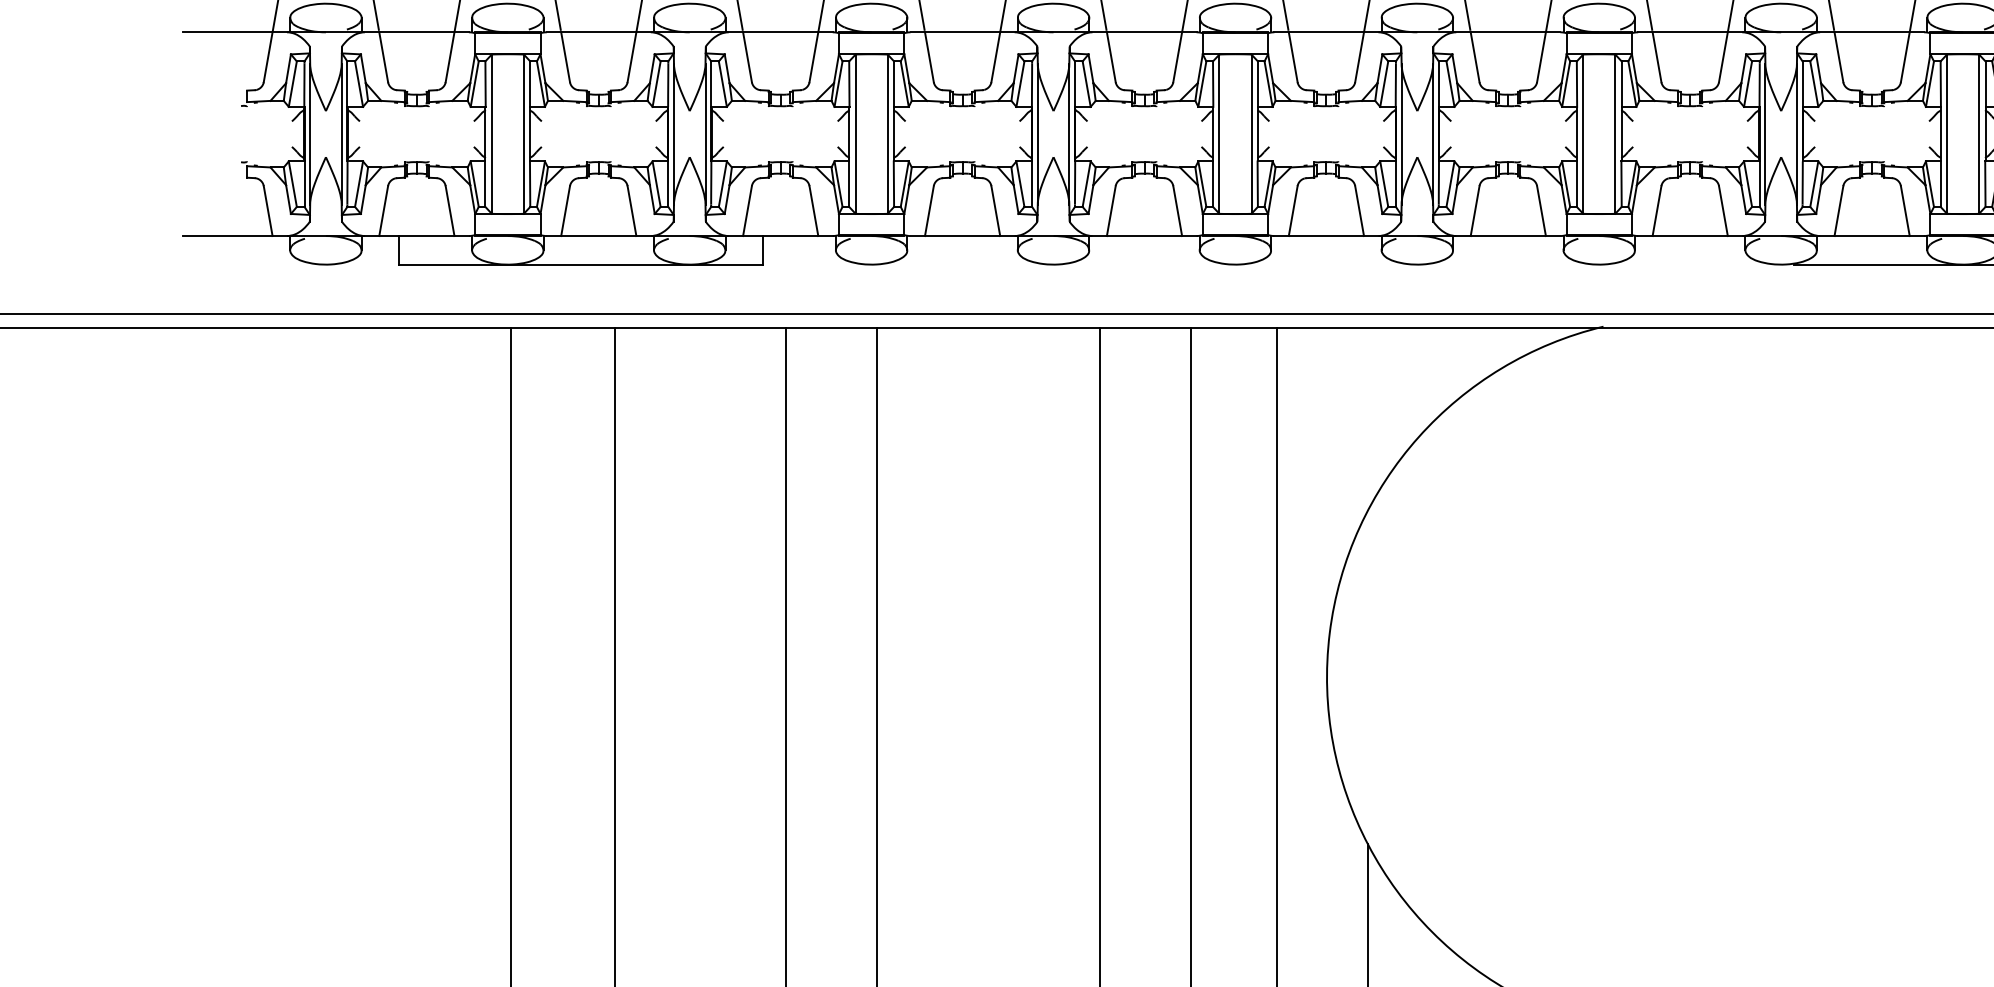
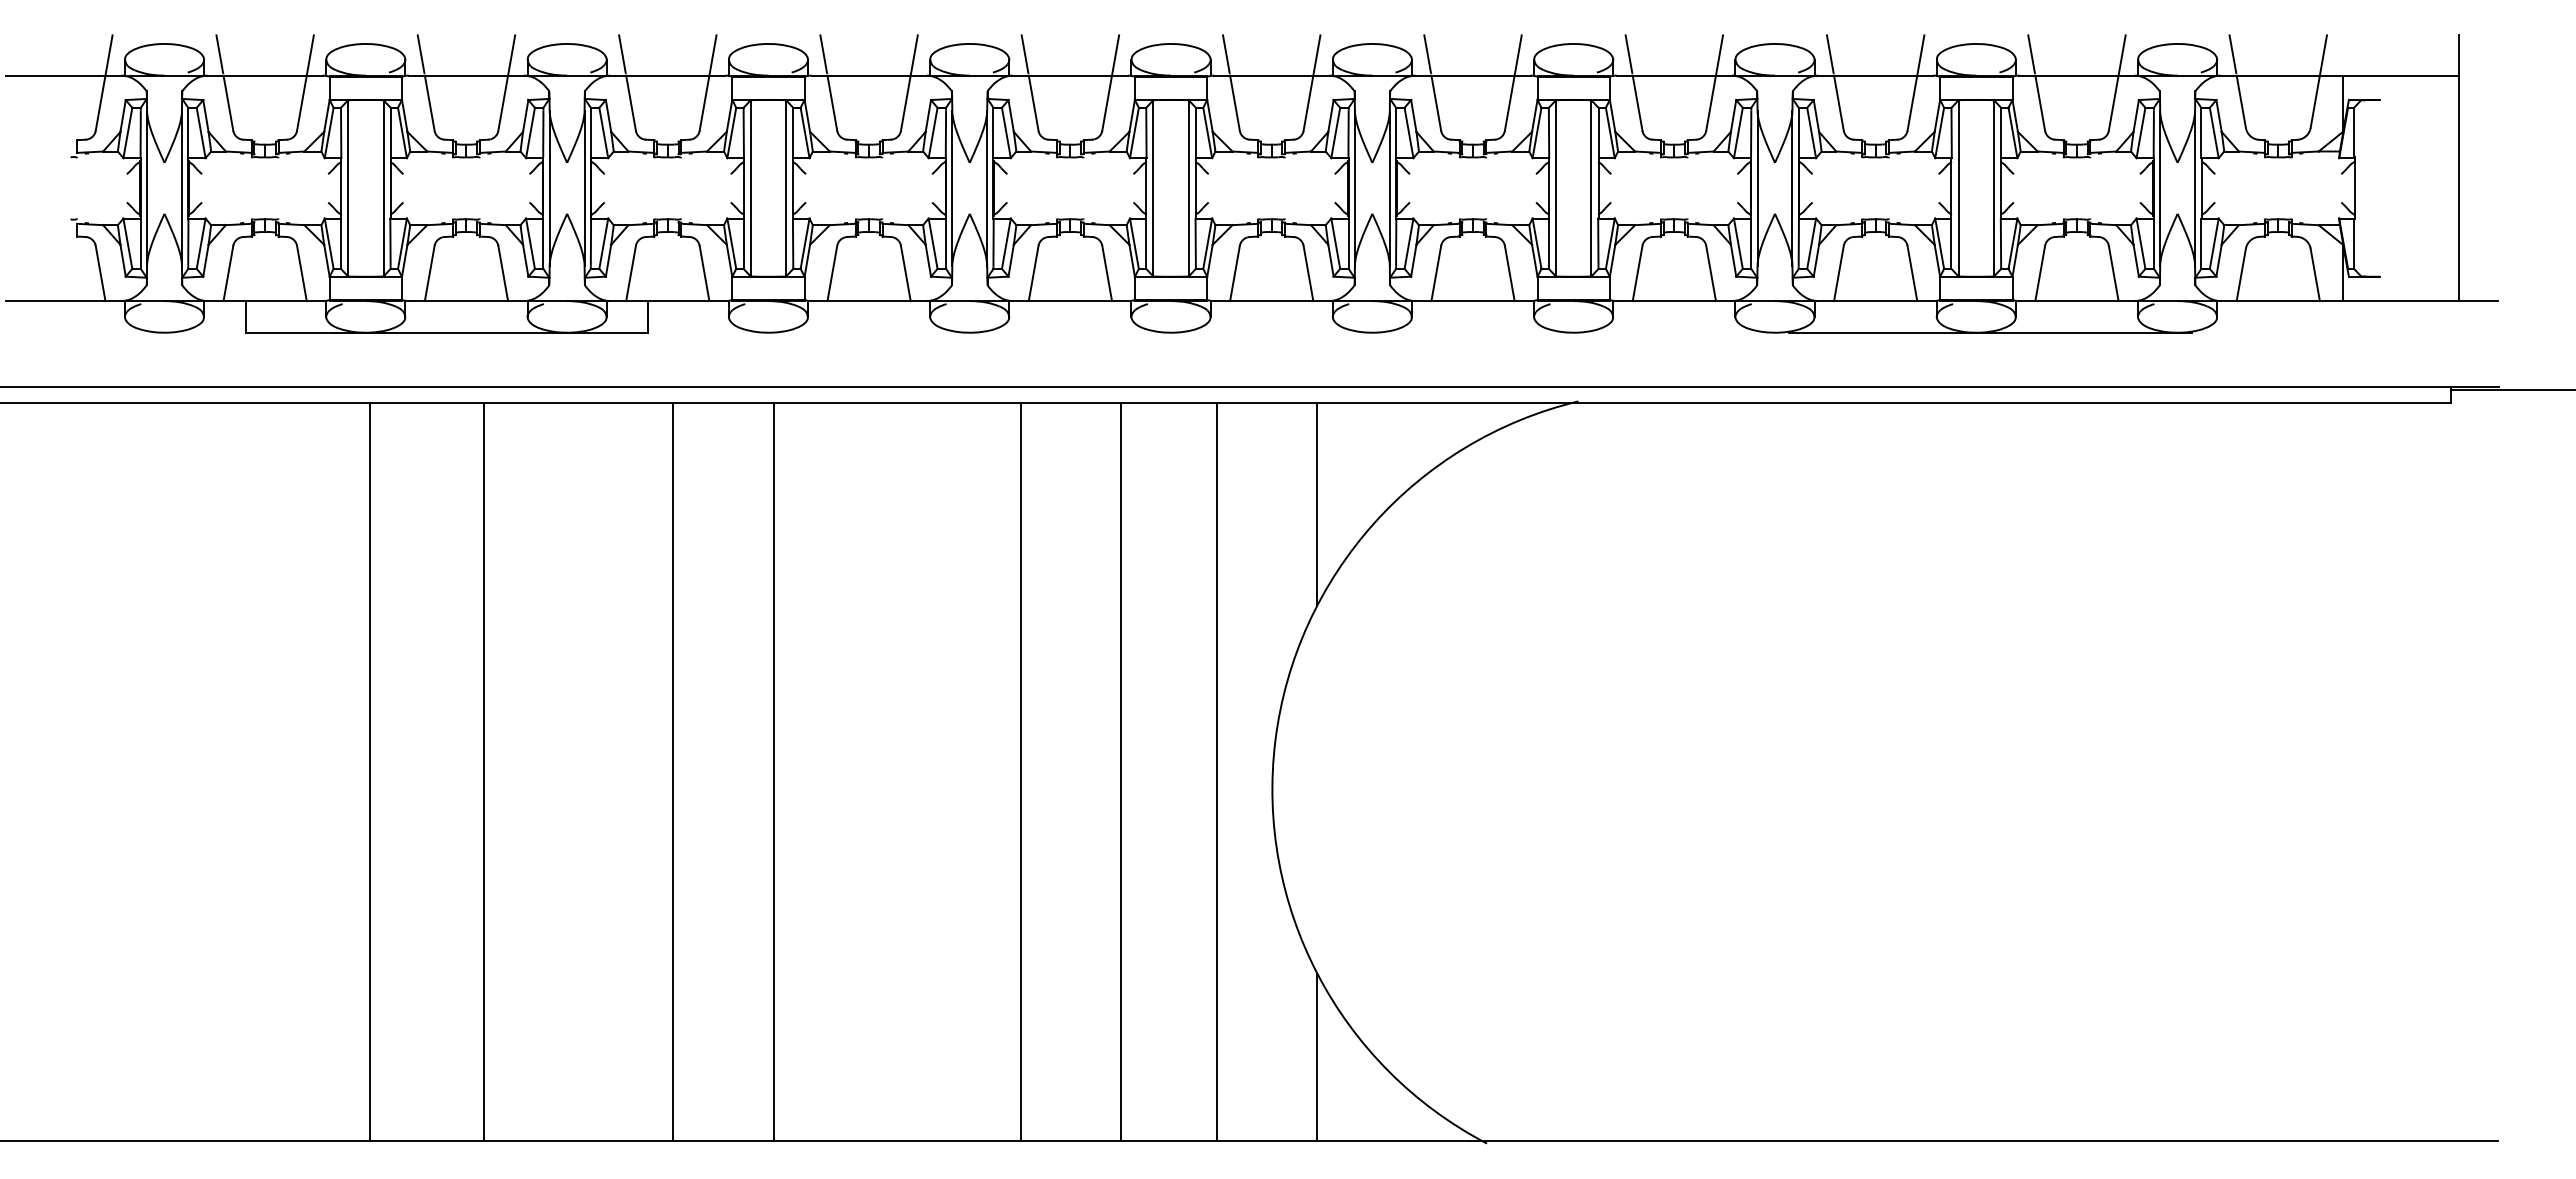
line: (1367, 419) -> (1317, 504), added

